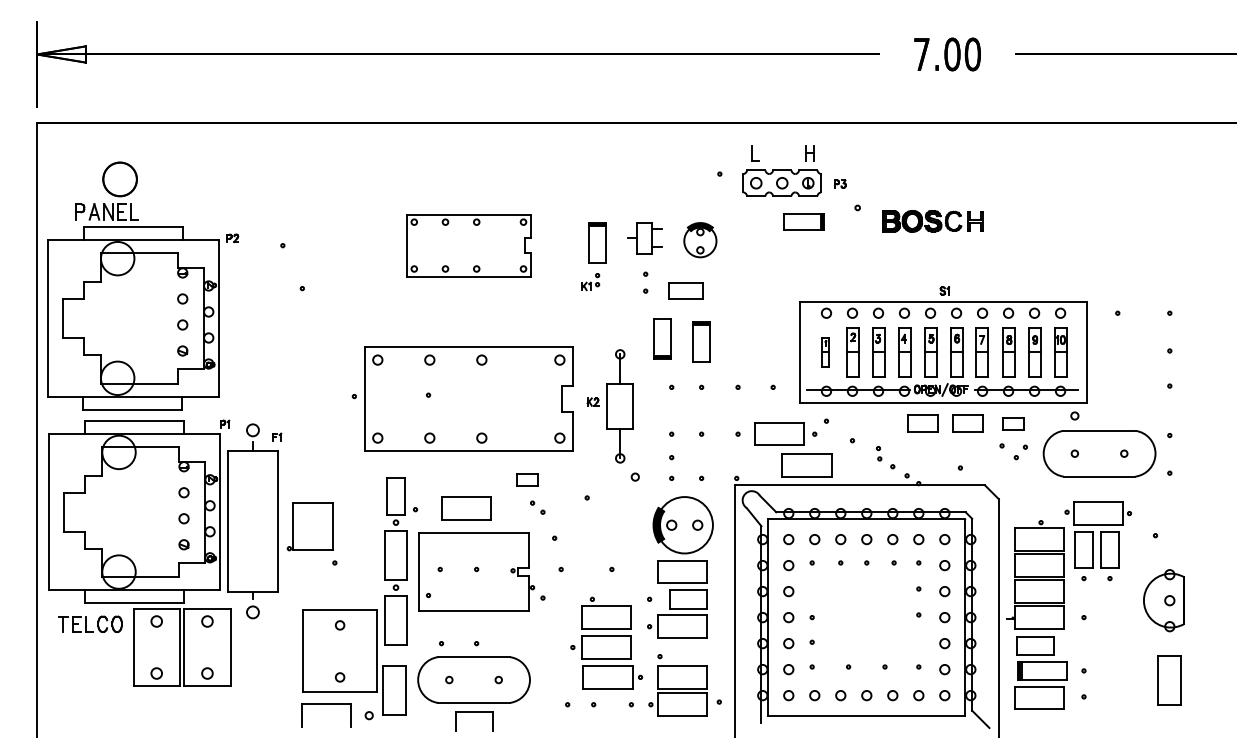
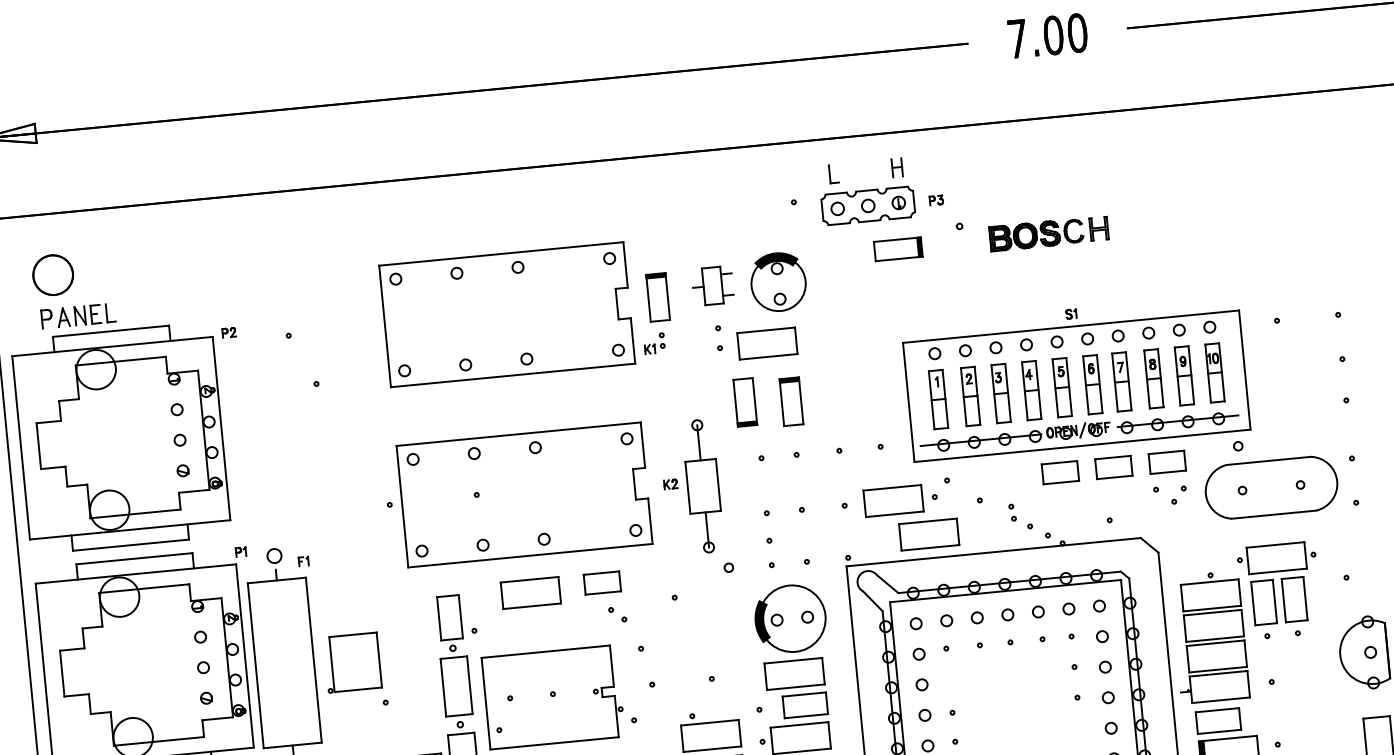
part: (119, 179) -> (52, 275), moved
part: (700, 239) -> (778, 281), size x1.43
part: (468, 245) -> (506, 314), size x1.67
part: (685, 290) -> (766, 342), size x1.43
part: (825, 352) -> (938, 399), size x1.67
part: (1013, 423) -> (1167, 462), size x1.43
part: (526, 479) -> (601, 582), size x1.43
part: (466, 508) -> (531, 593), moved

